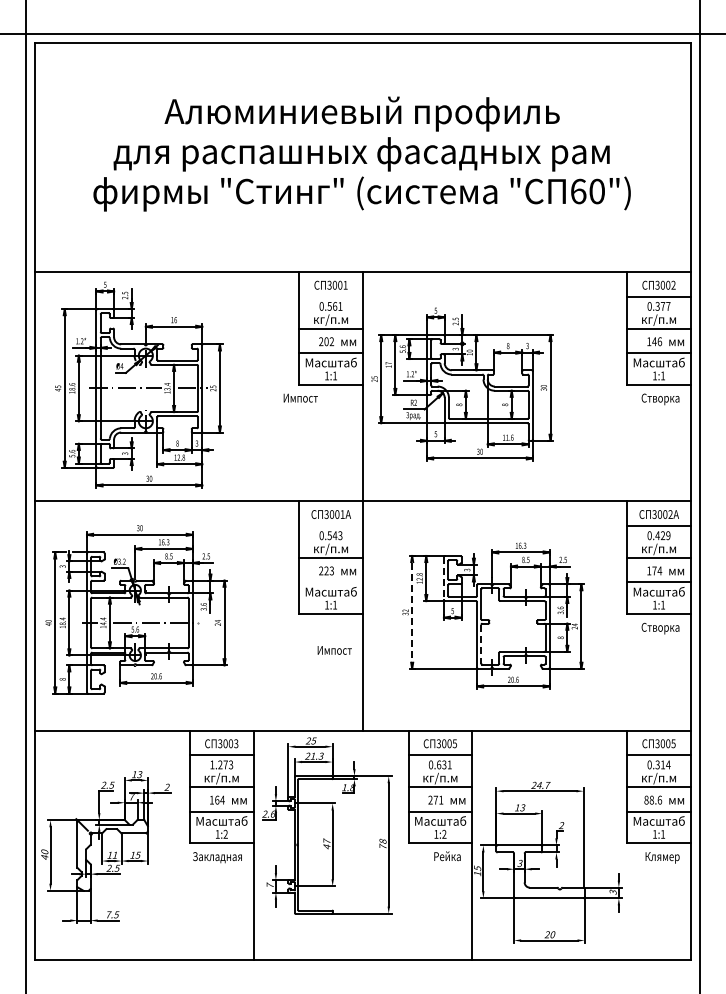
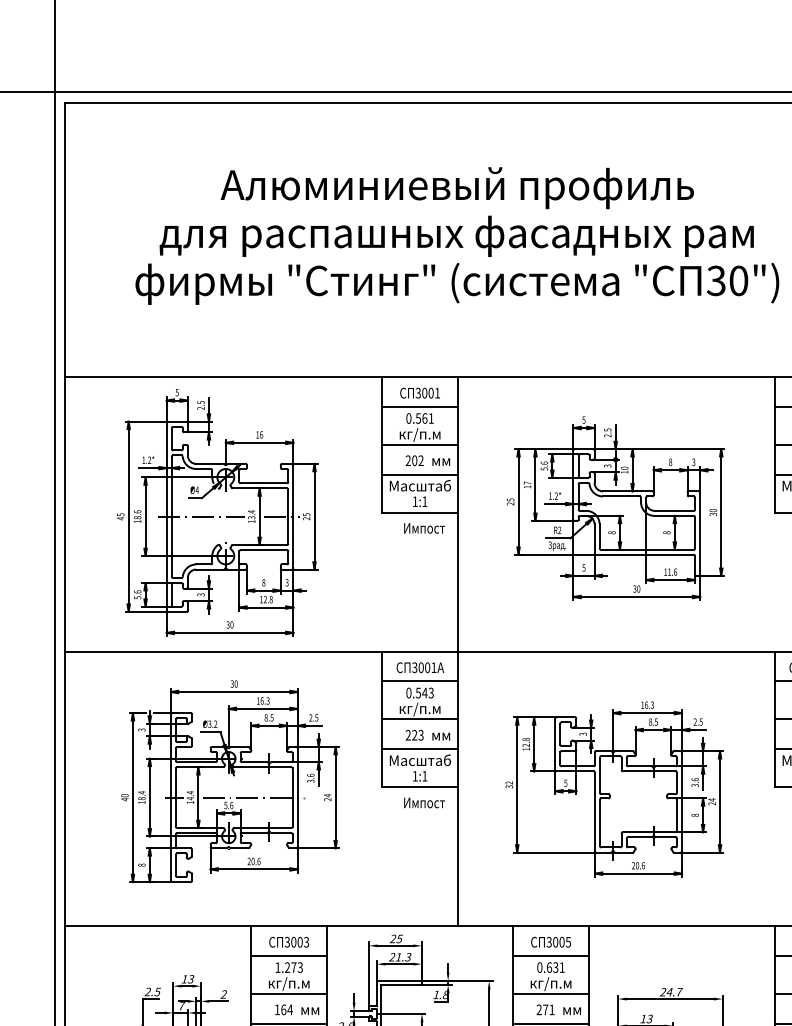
text: (578, 191) -> (716, 280), 60") -> 30")
line: (330, 296) -> (419, 406), added
part: (139, 384) -> (218, 511), moved
part: (462, 384) -> (615, 508), moved
text: (300, 397) -> (424, 527), moved
line: (330, 526) -> (419, 682), added
line: (443, 578) -> (554, 744), dashed -> solid
line: (330, 582) -> (419, 749), added
part: (136, 609) -> (230, 781), moved
line: (412, 611) -> (517, 783), dashed -> solid
line: (481, 644) -> (600, 823), dashed -> solid
text: (334, 650) -> (424, 803), moved

